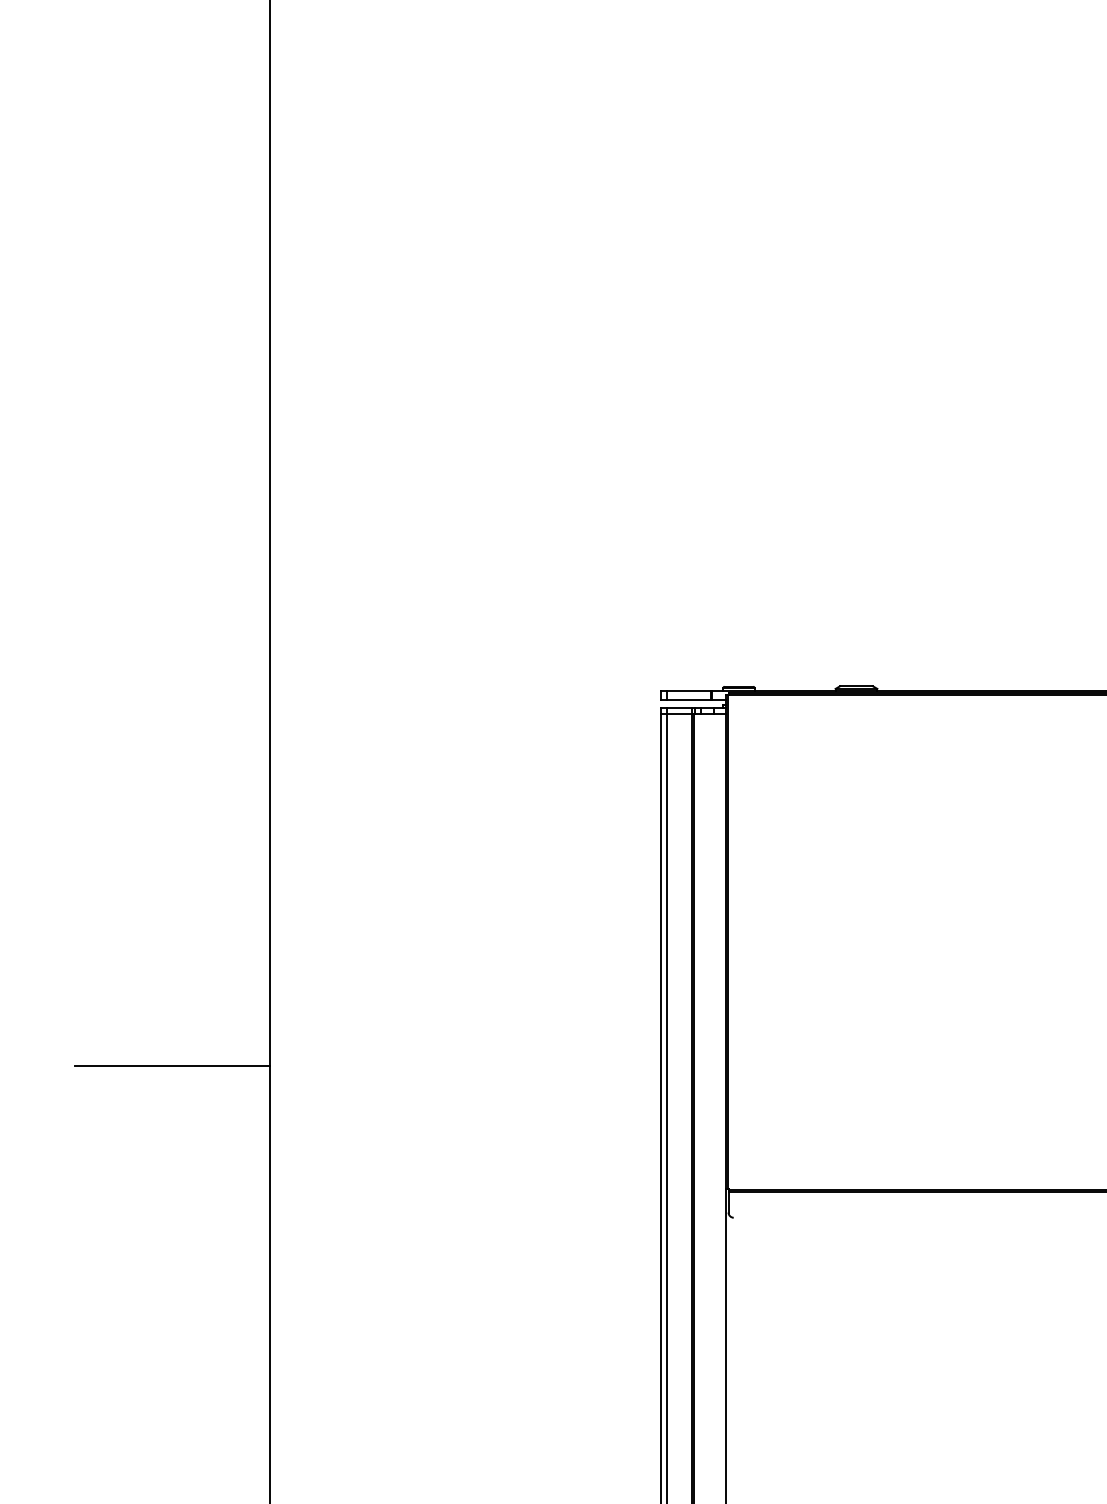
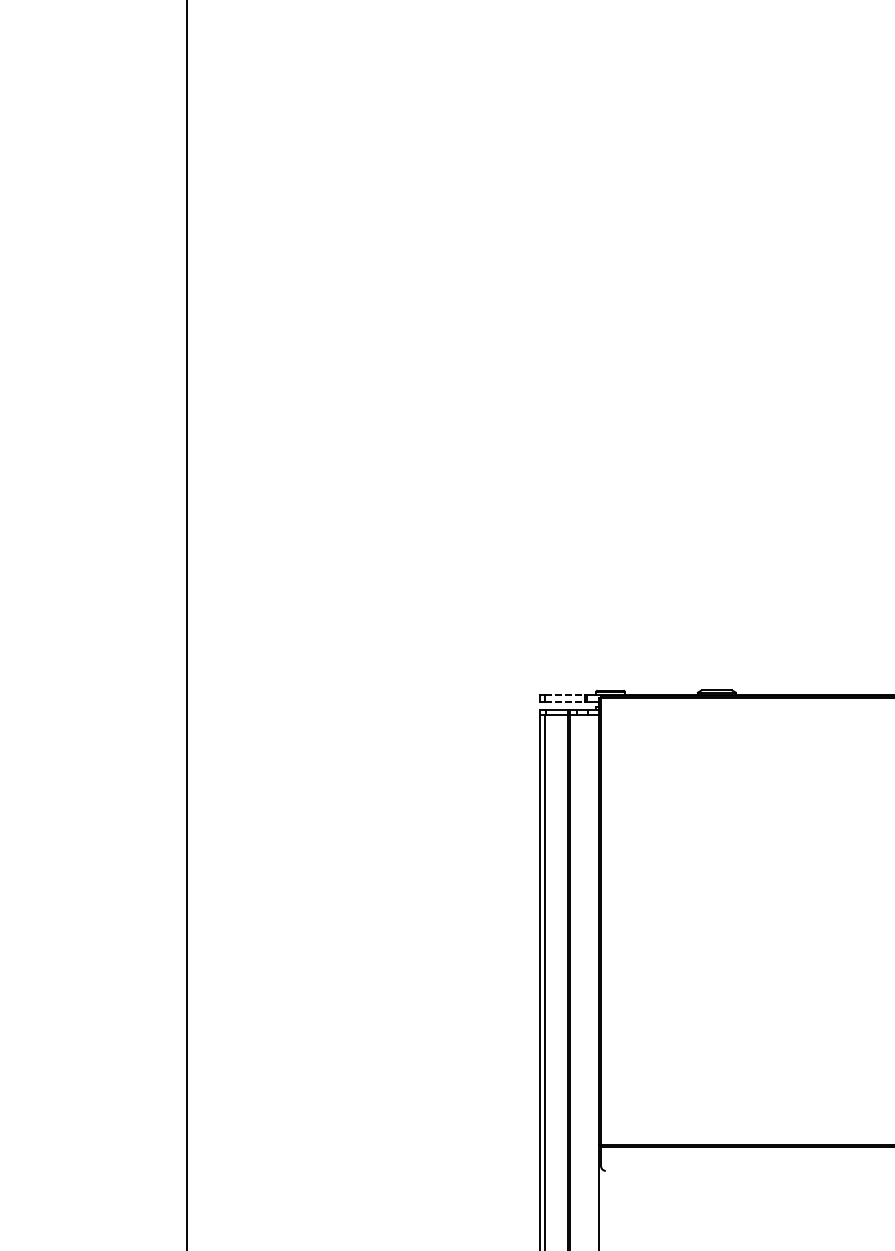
line: (688, 691) -> (564, 694), solid -> dashed
line: (688, 699) -> (564, 702), solid -> dashed
line: (172, 1065) -> (98, 1033), removed

